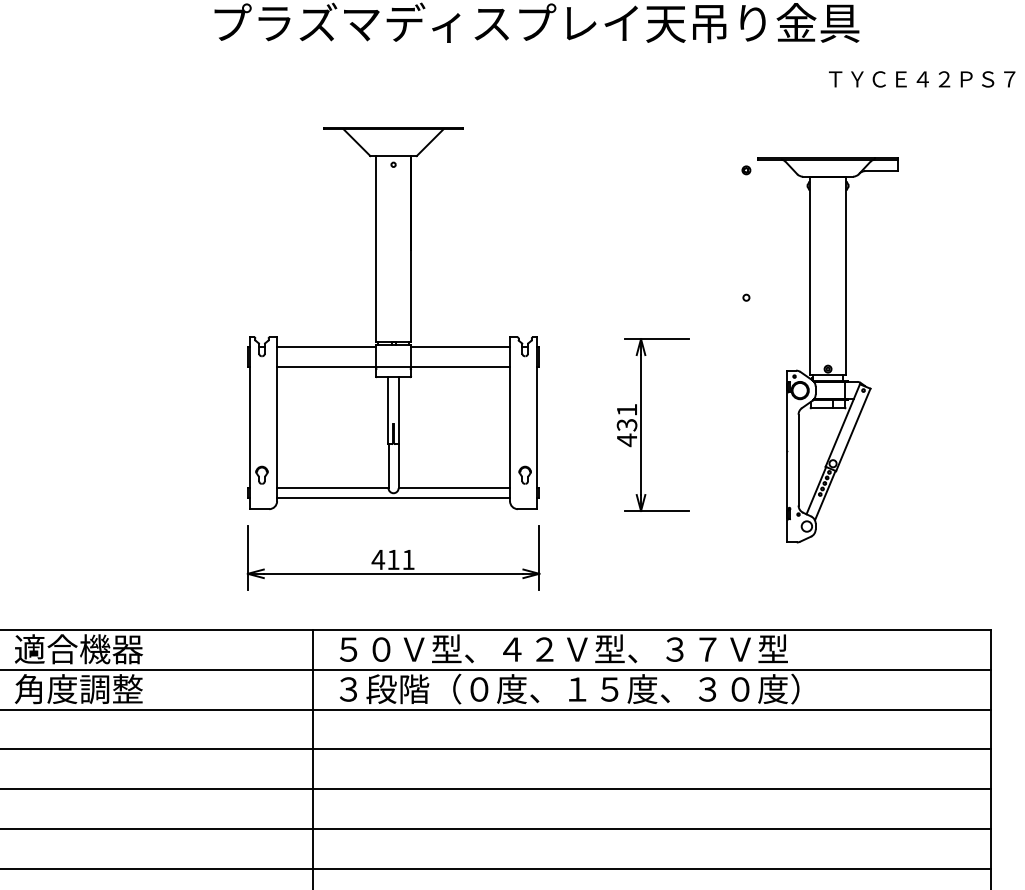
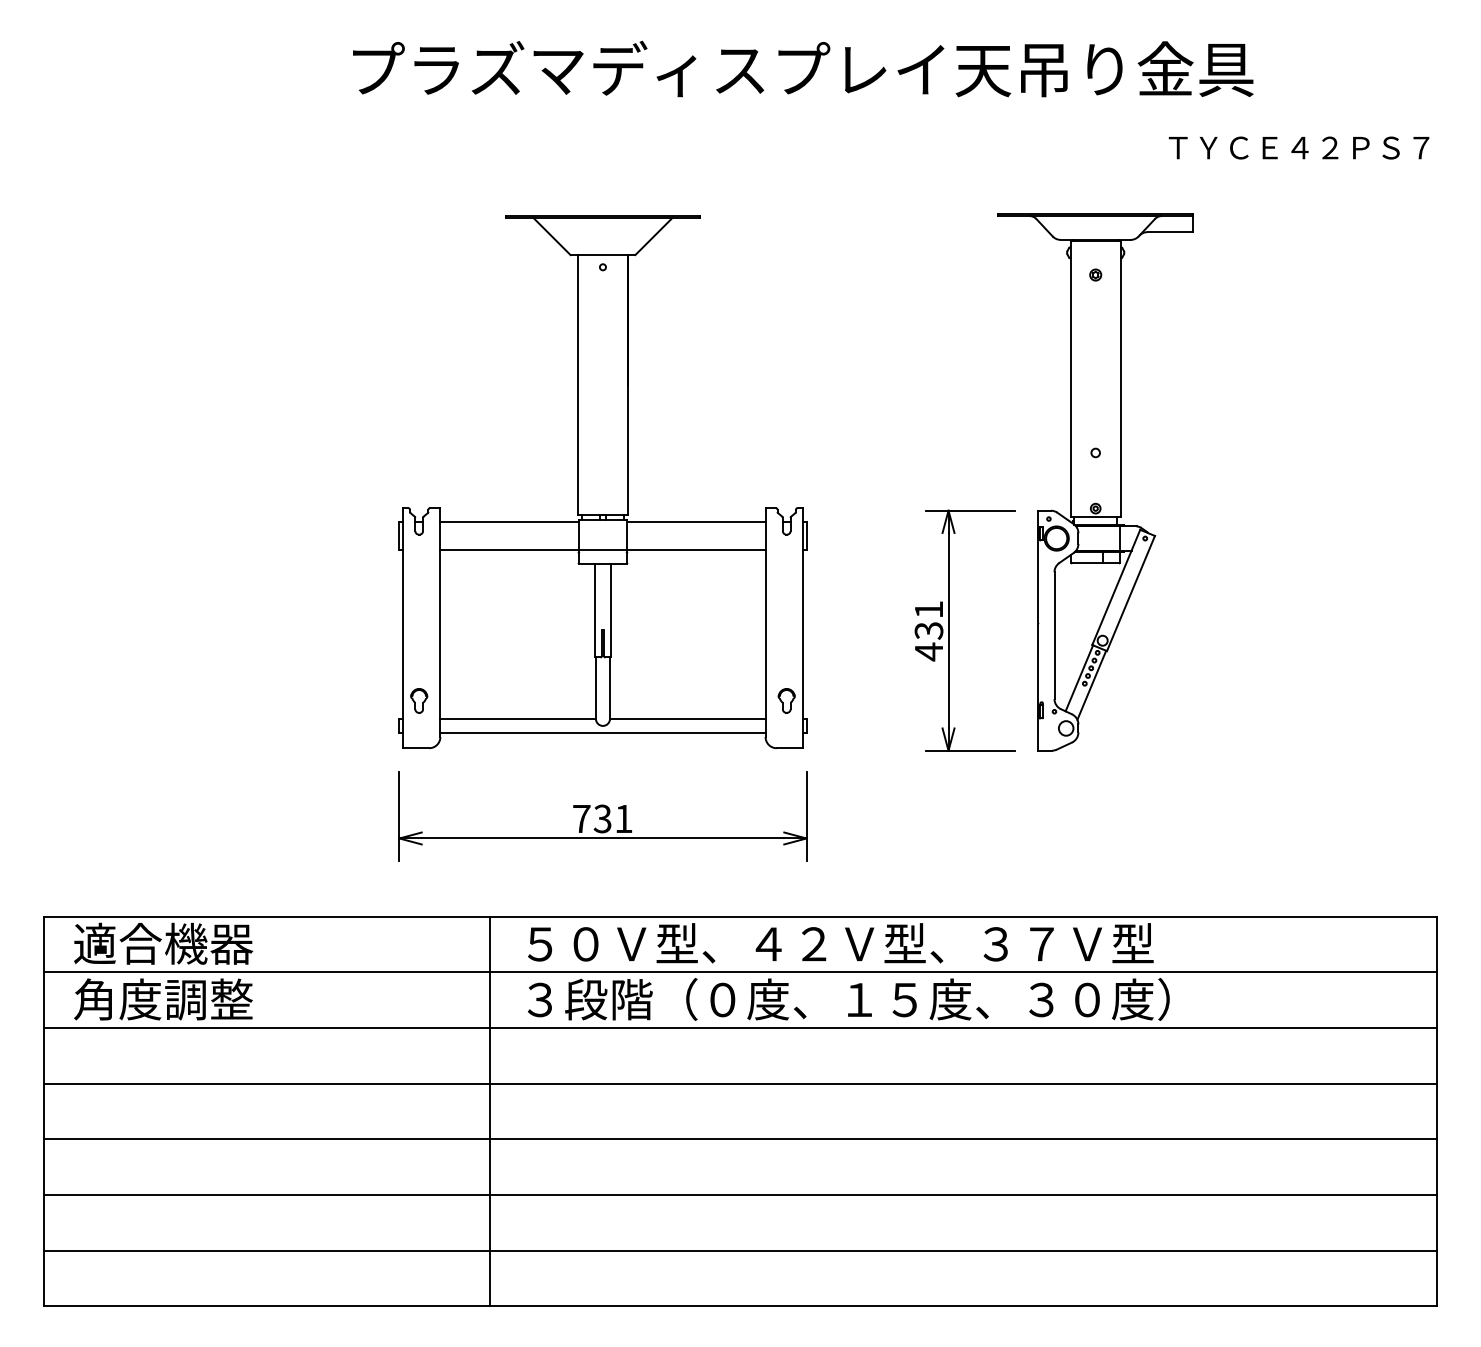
text: (921, 79) -> (1298, 147), moved
part: (827, 350) -> (1095, 482), moved
text: (385, 559) -> (591, 818), 411 -> 731

